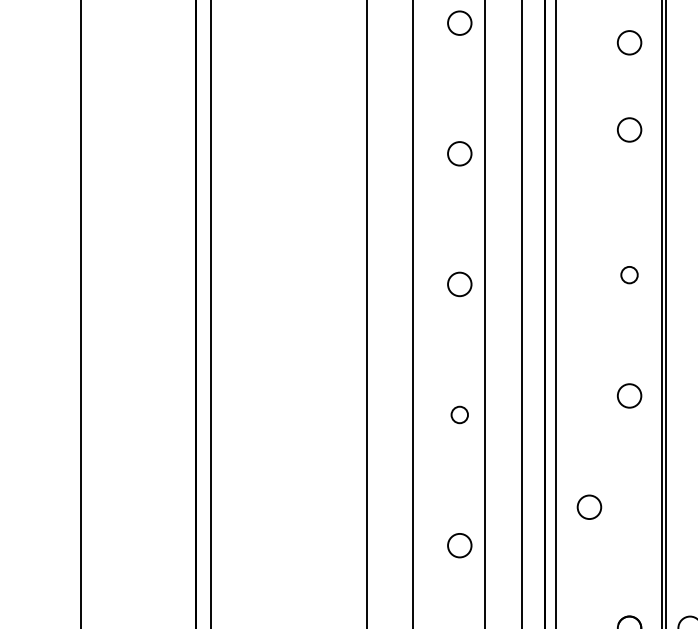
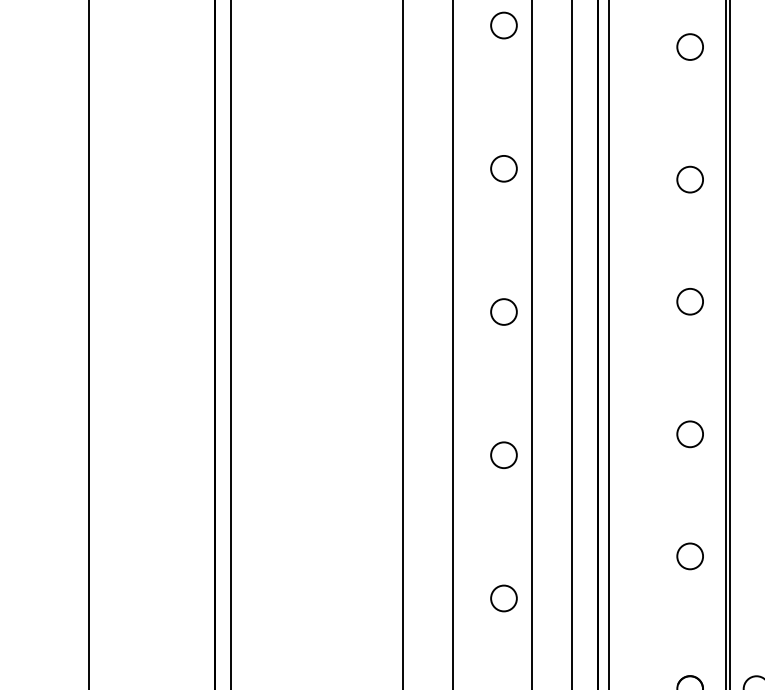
circle: (628, 129) -> (689, 179), moved
circle: (628, 274) -> (689, 301), size x1.43
circle: (459, 414) -> (503, 454), size x1.43
circle: (588, 507) -> (689, 556), moved

